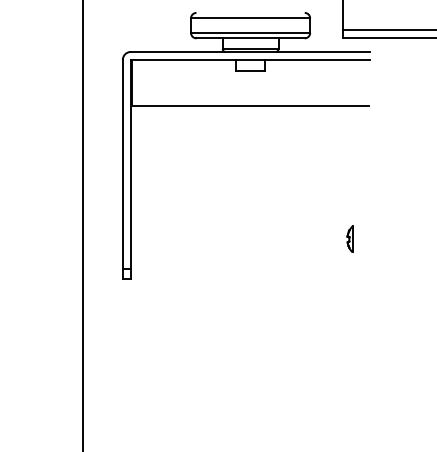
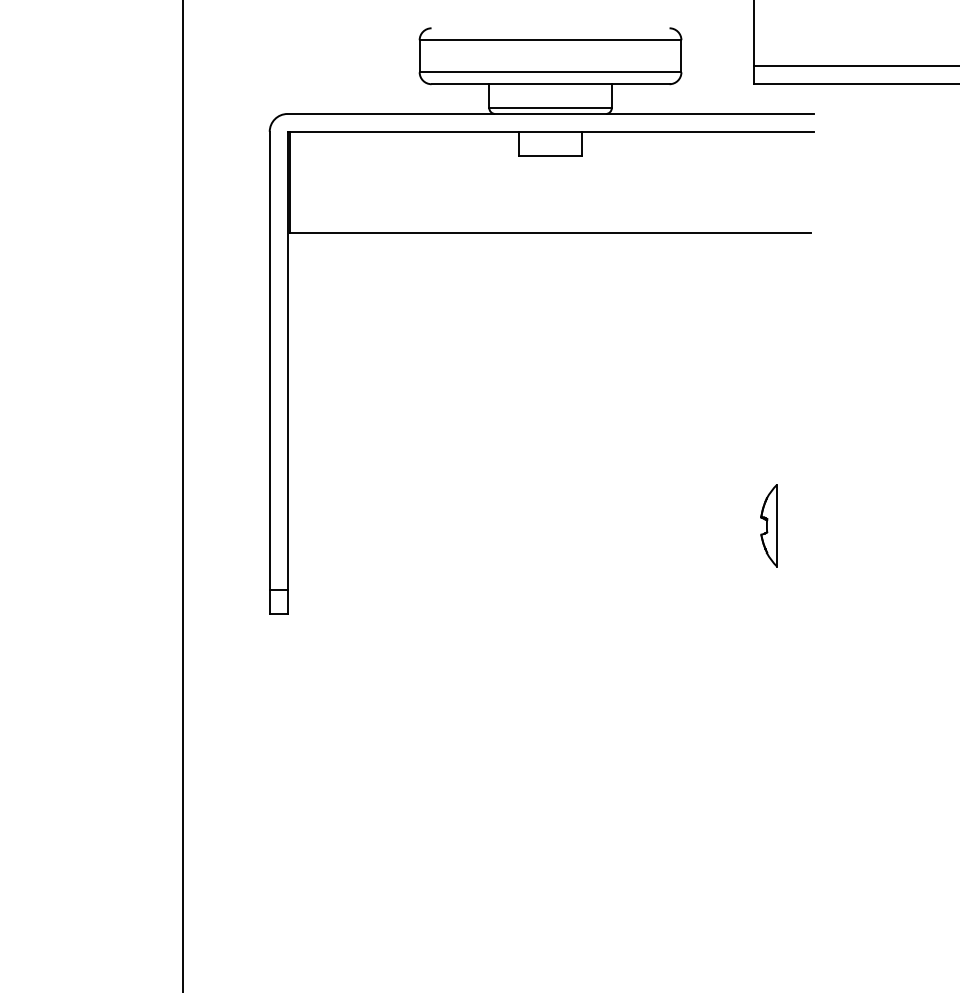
part: (349, 239) -> (767, 526), size x1.43

